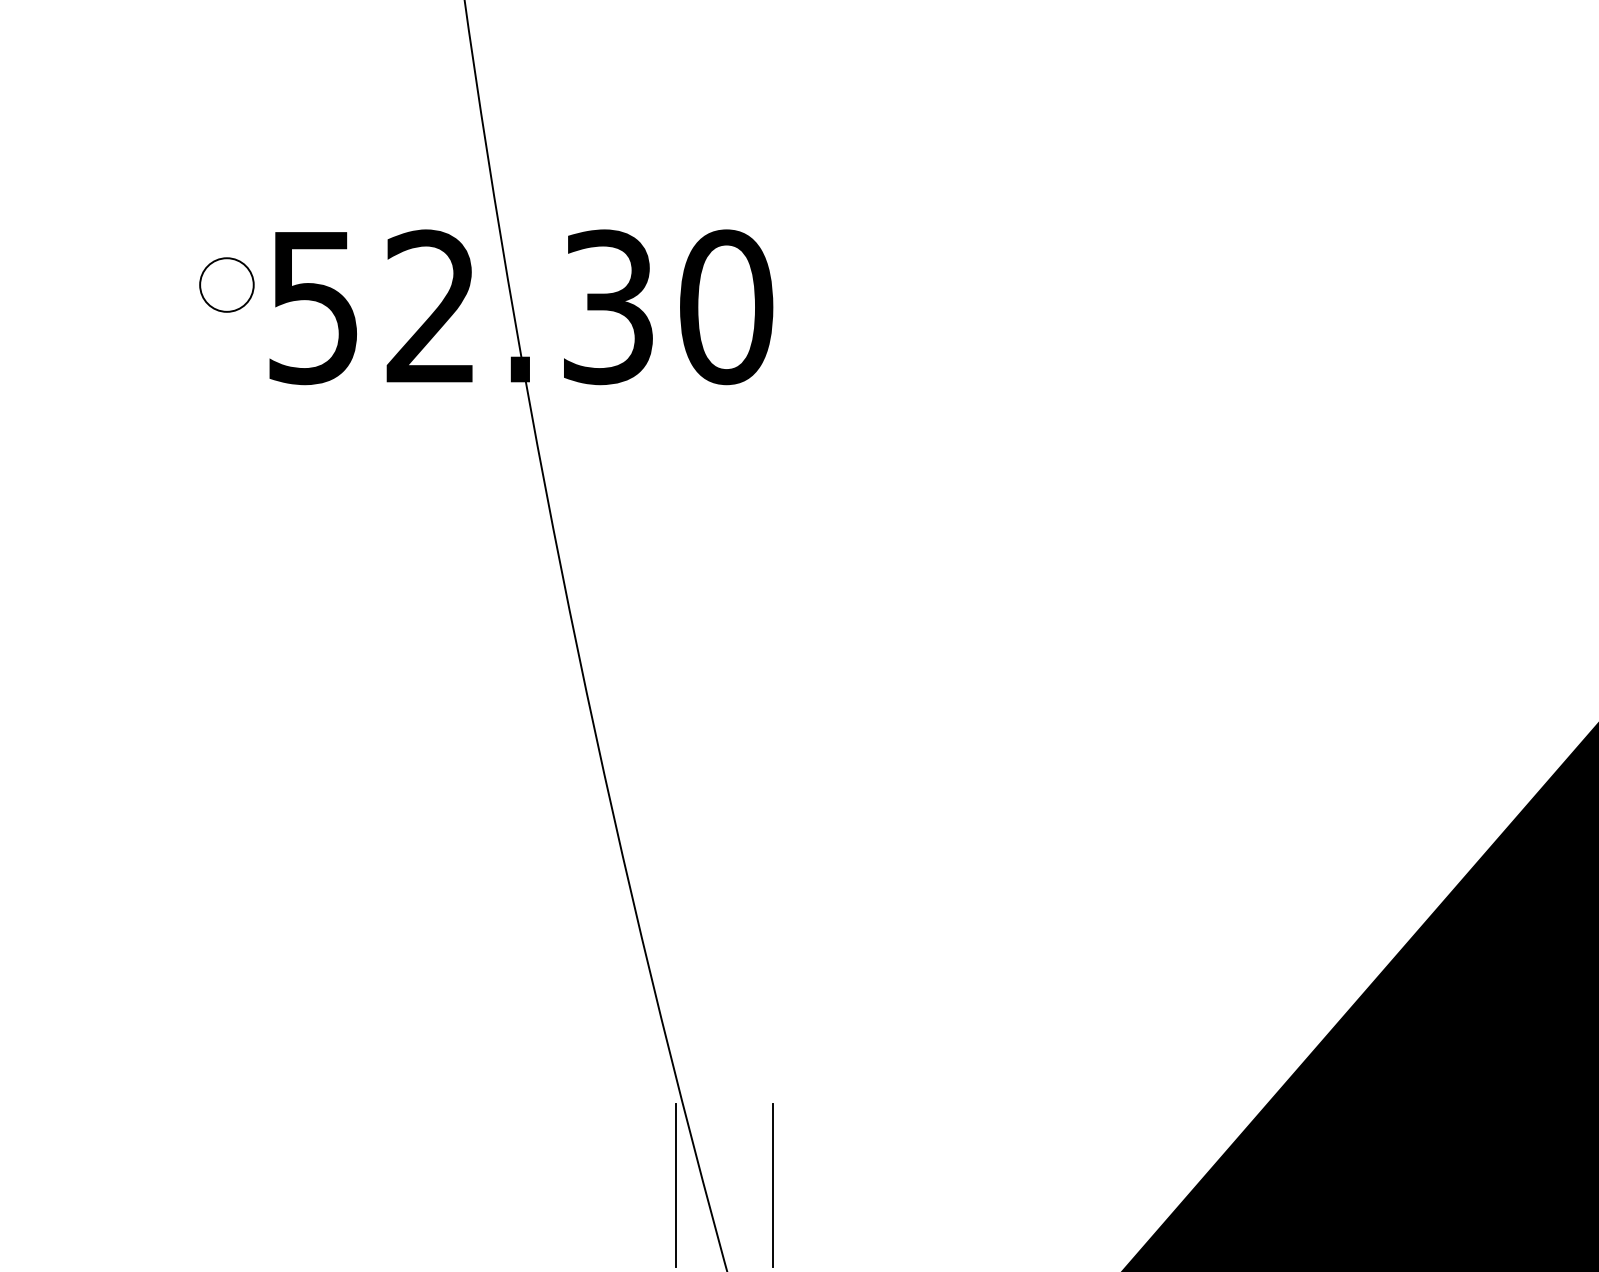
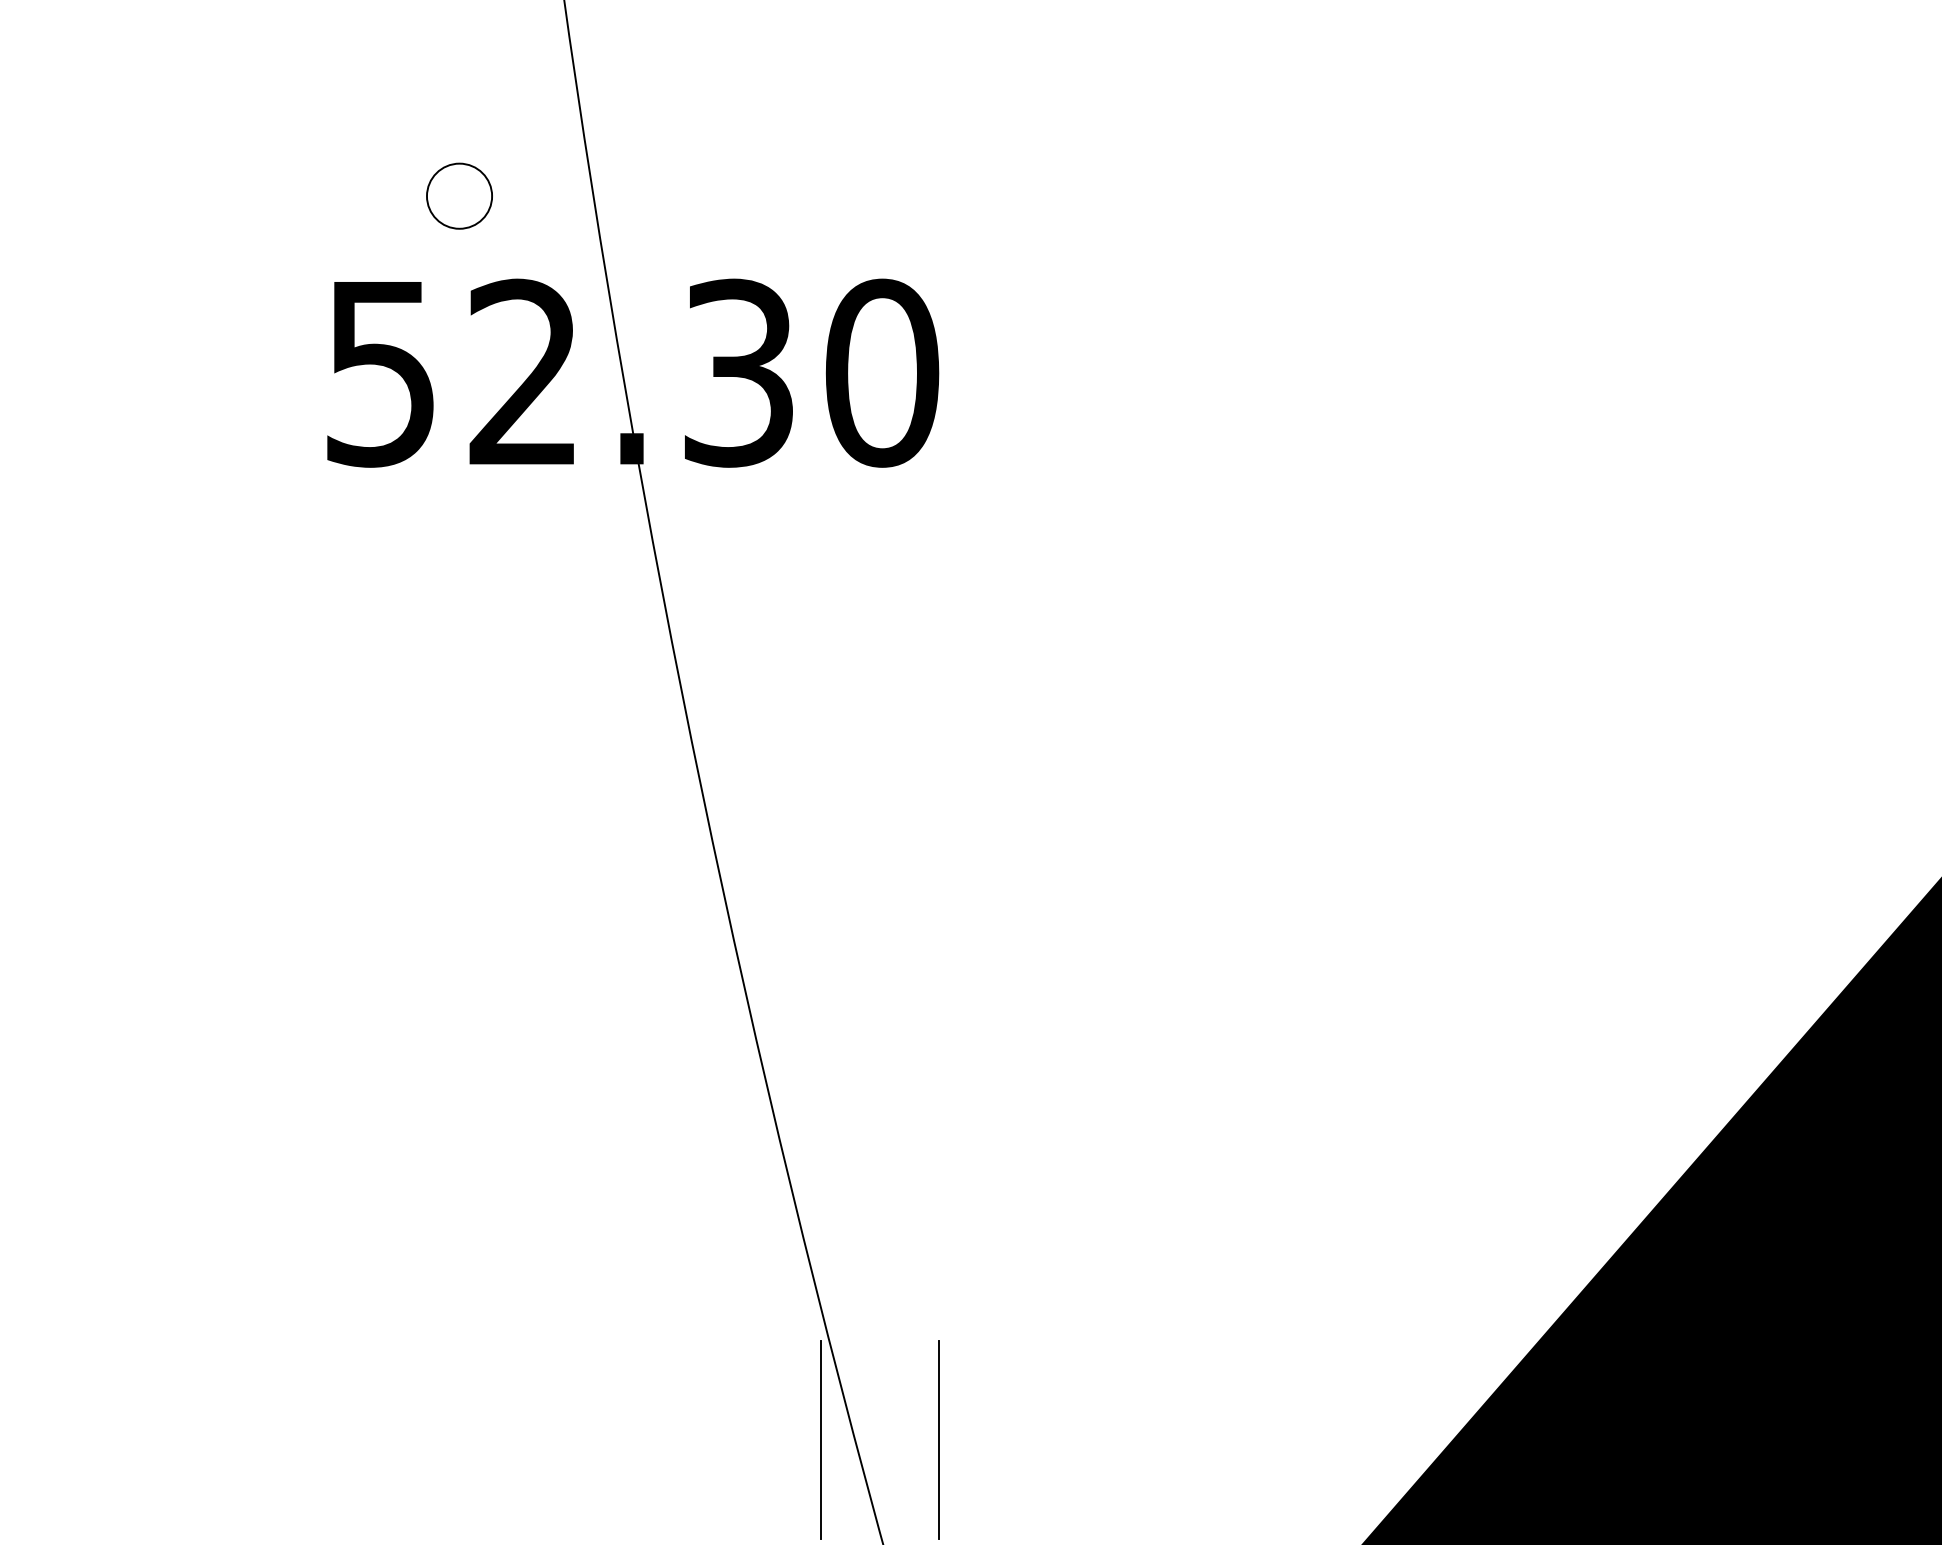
part: (226, 284) -> (459, 195), moved

